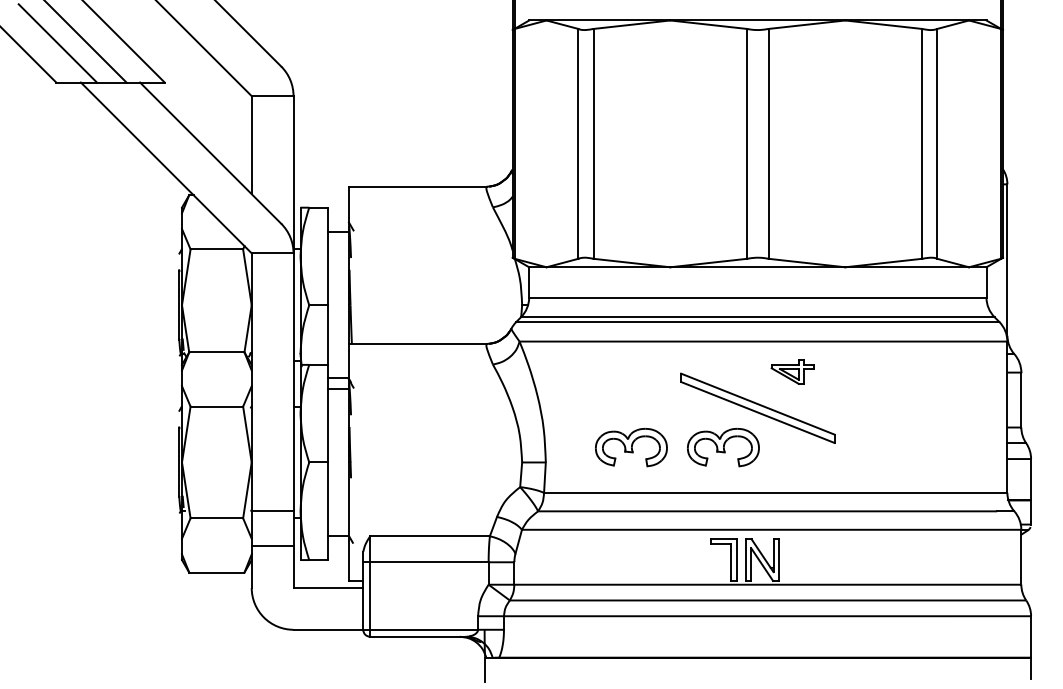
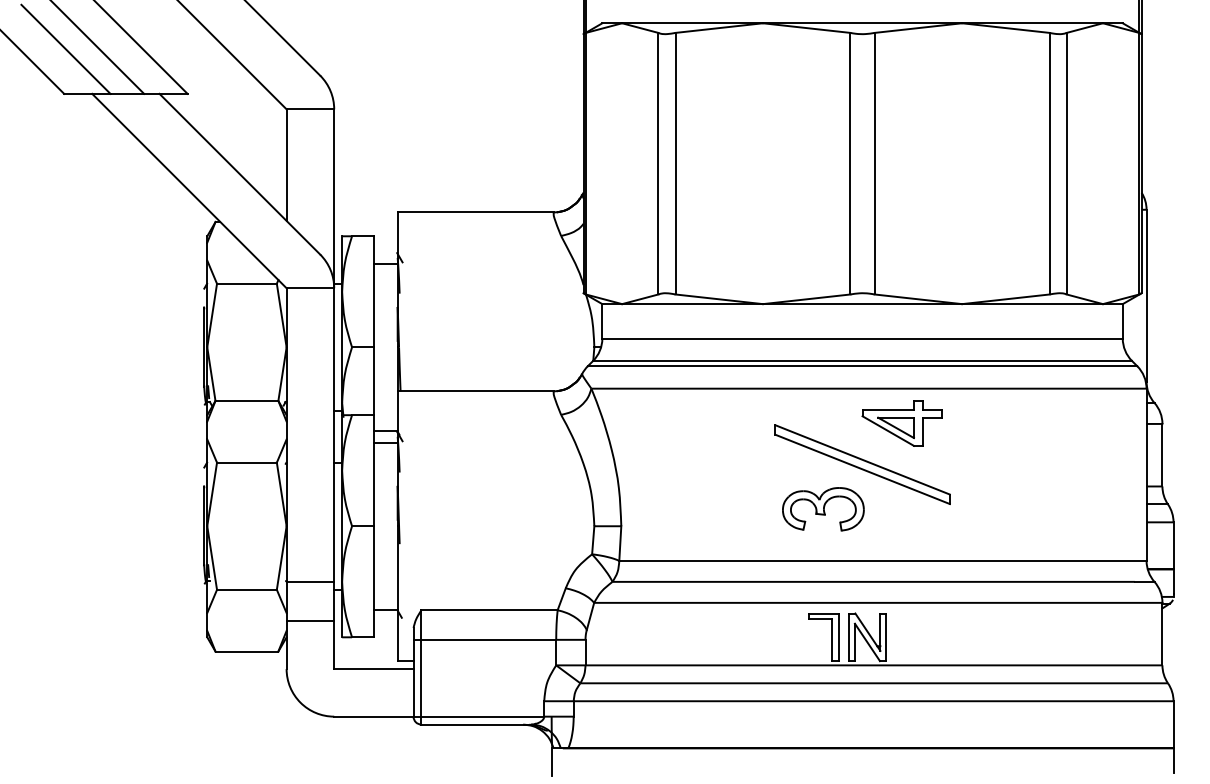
part: (792, 371) -> (902, 422), size x1.67
part: (631, 447) -> (718, 509), removed

